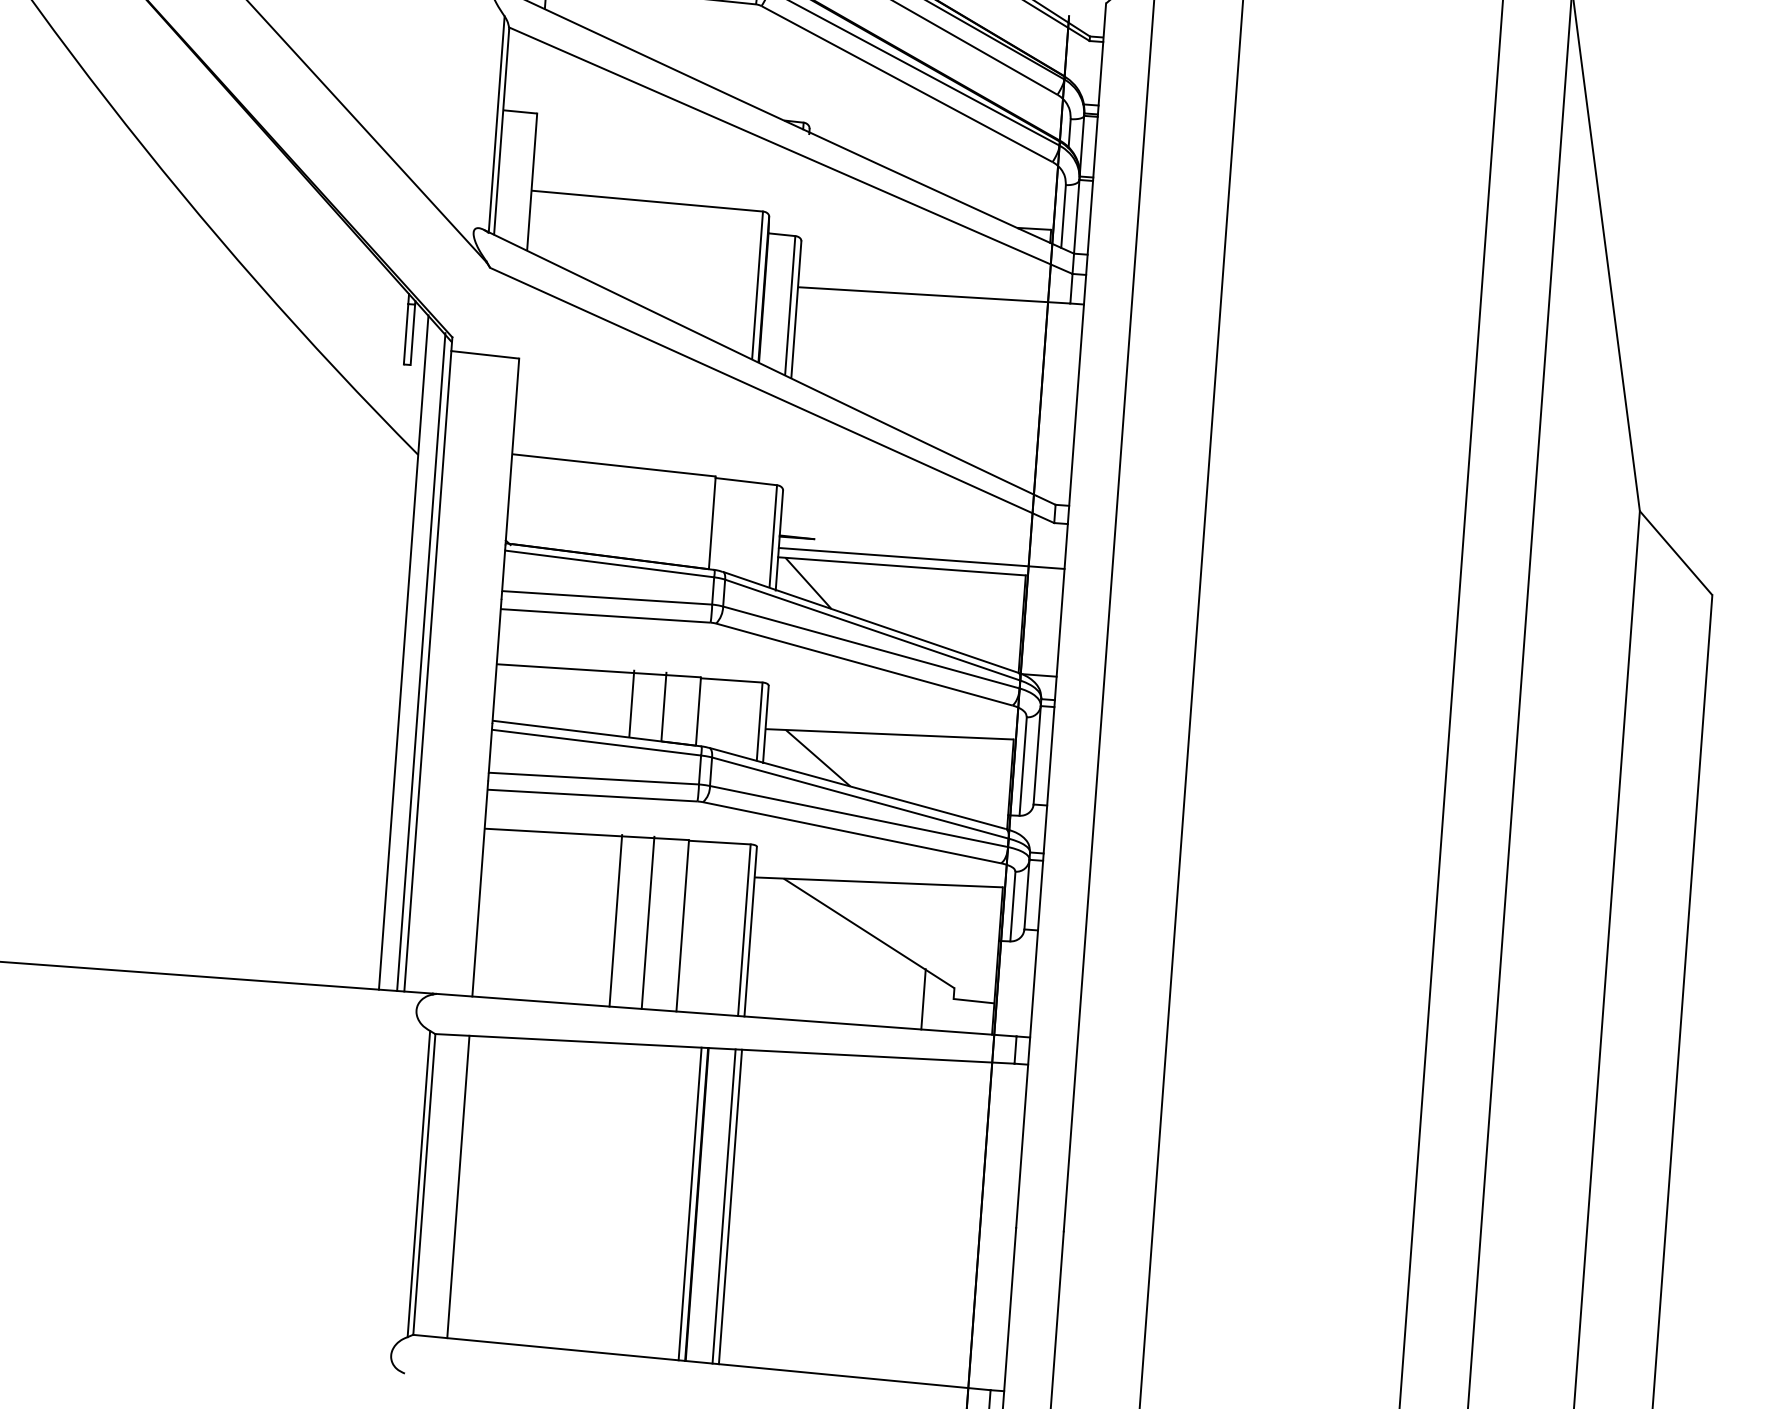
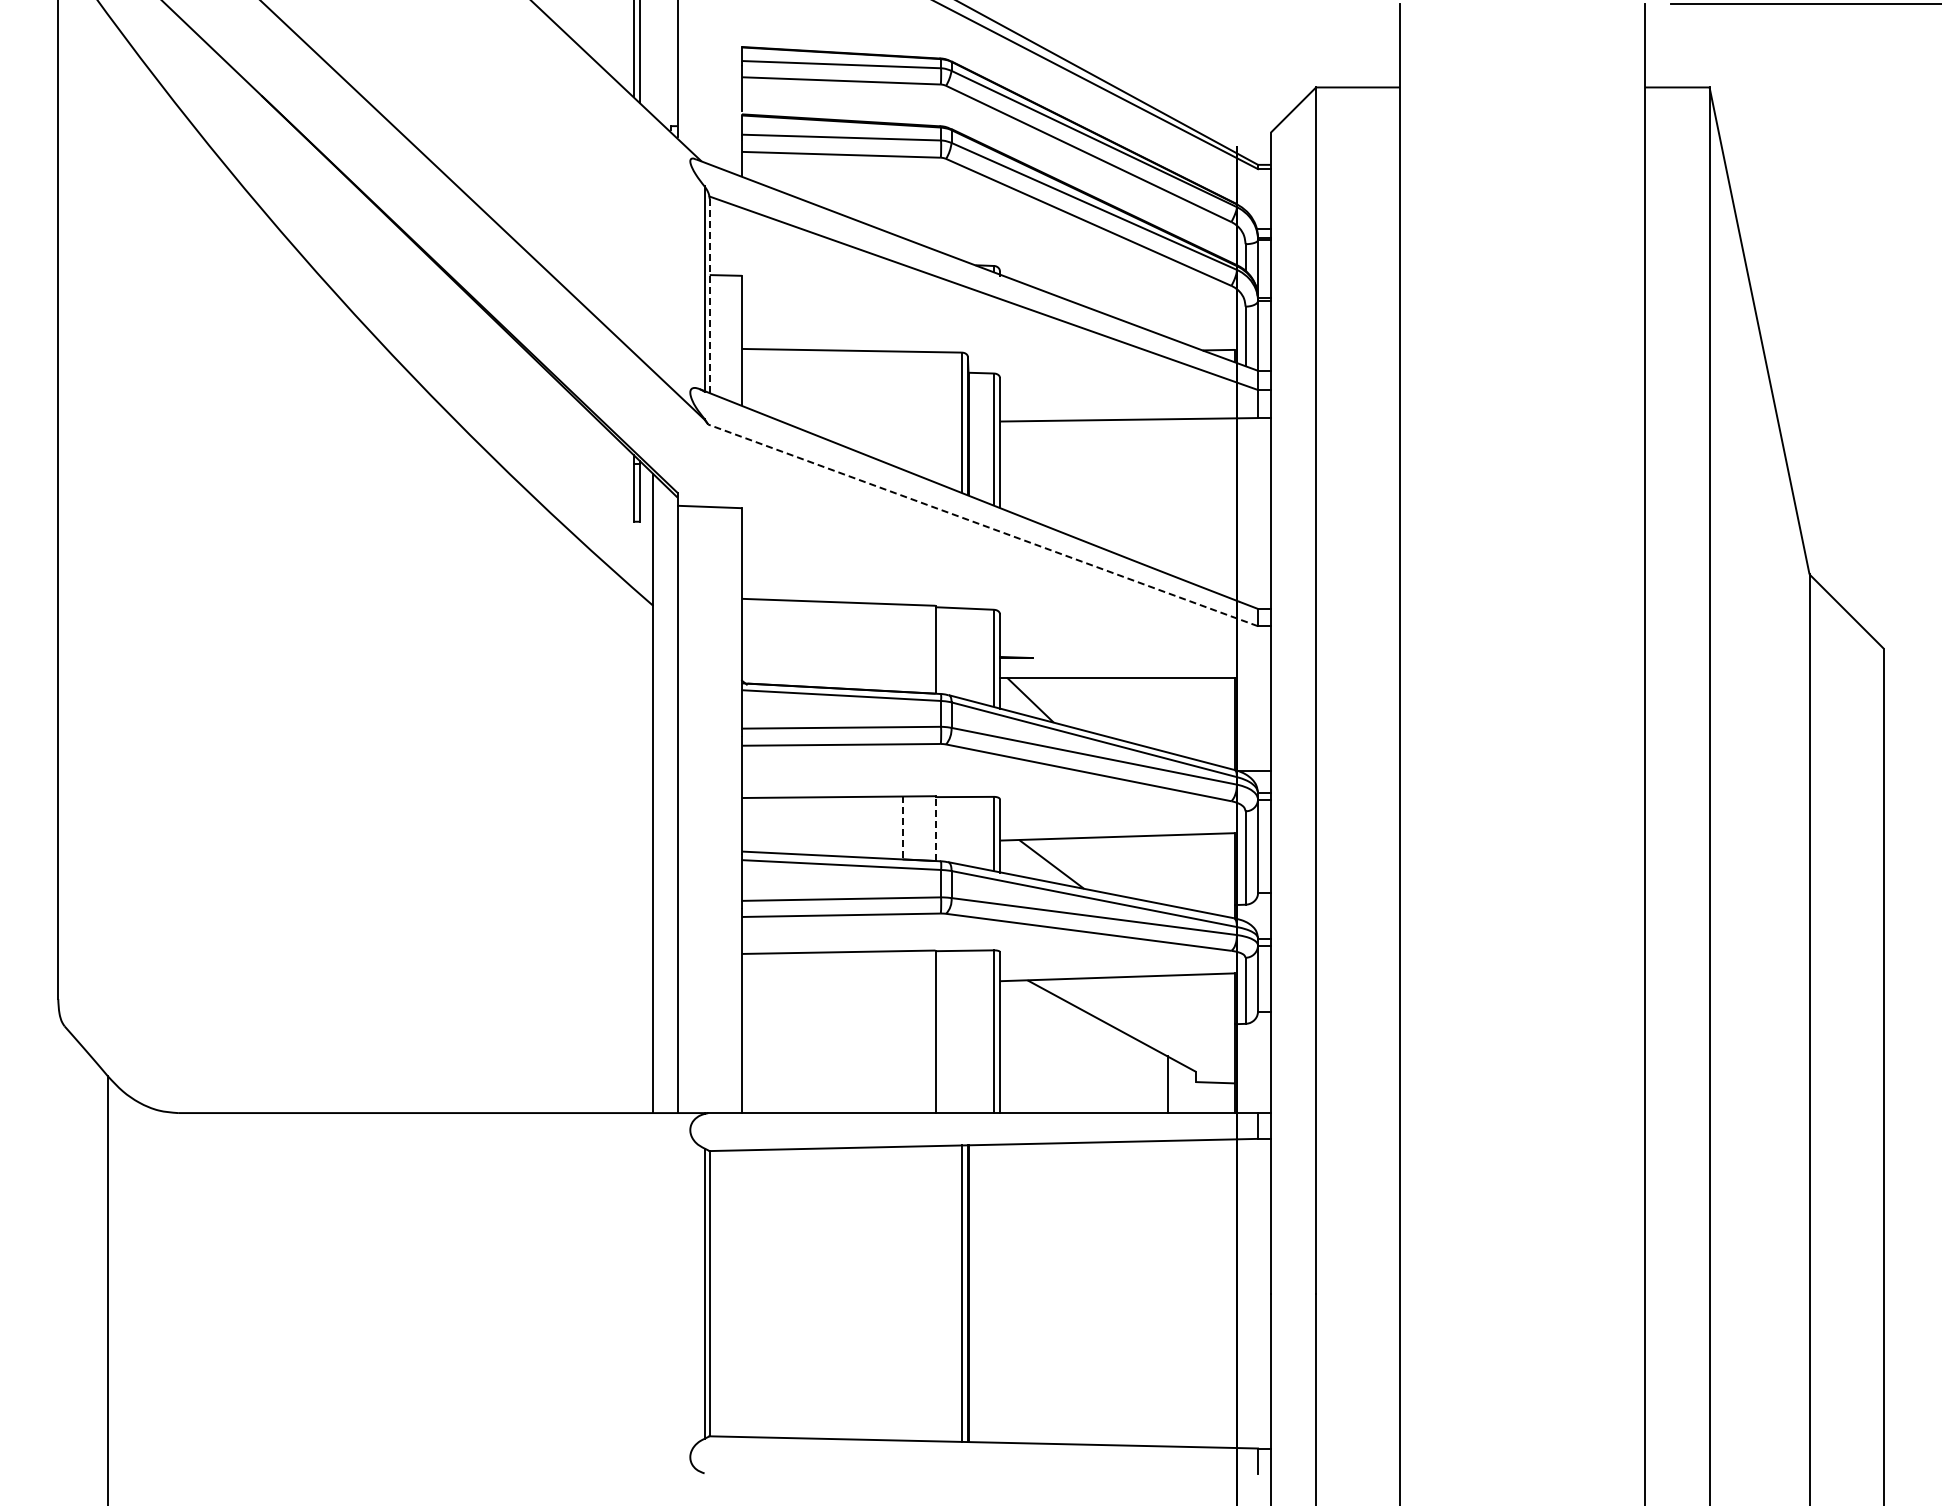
line: (501, 131) -> (709, 295), solid -> dashed
line: (772, 395) -> (983, 525), solid -> dashed
line: (921, 558) -> (1135, 668), removed
line: (421, 662) -> (670, 801), removed
line: (632, 703) -> (872, 825), removed
line: (663, 706) -> (902, 826), solid -> dashed
line: (698, 711) -> (935, 828), solid -> dashed
line: (616, 920) -> (872, 1031), removed
line: (647, 922) -> (902, 1031), removed
line: (458, 1186) -> (742, 1293), removed
line: (723, 1206) -> (993, 1293), removed
line: (730, 1206) -> (1000, 1293), removed

